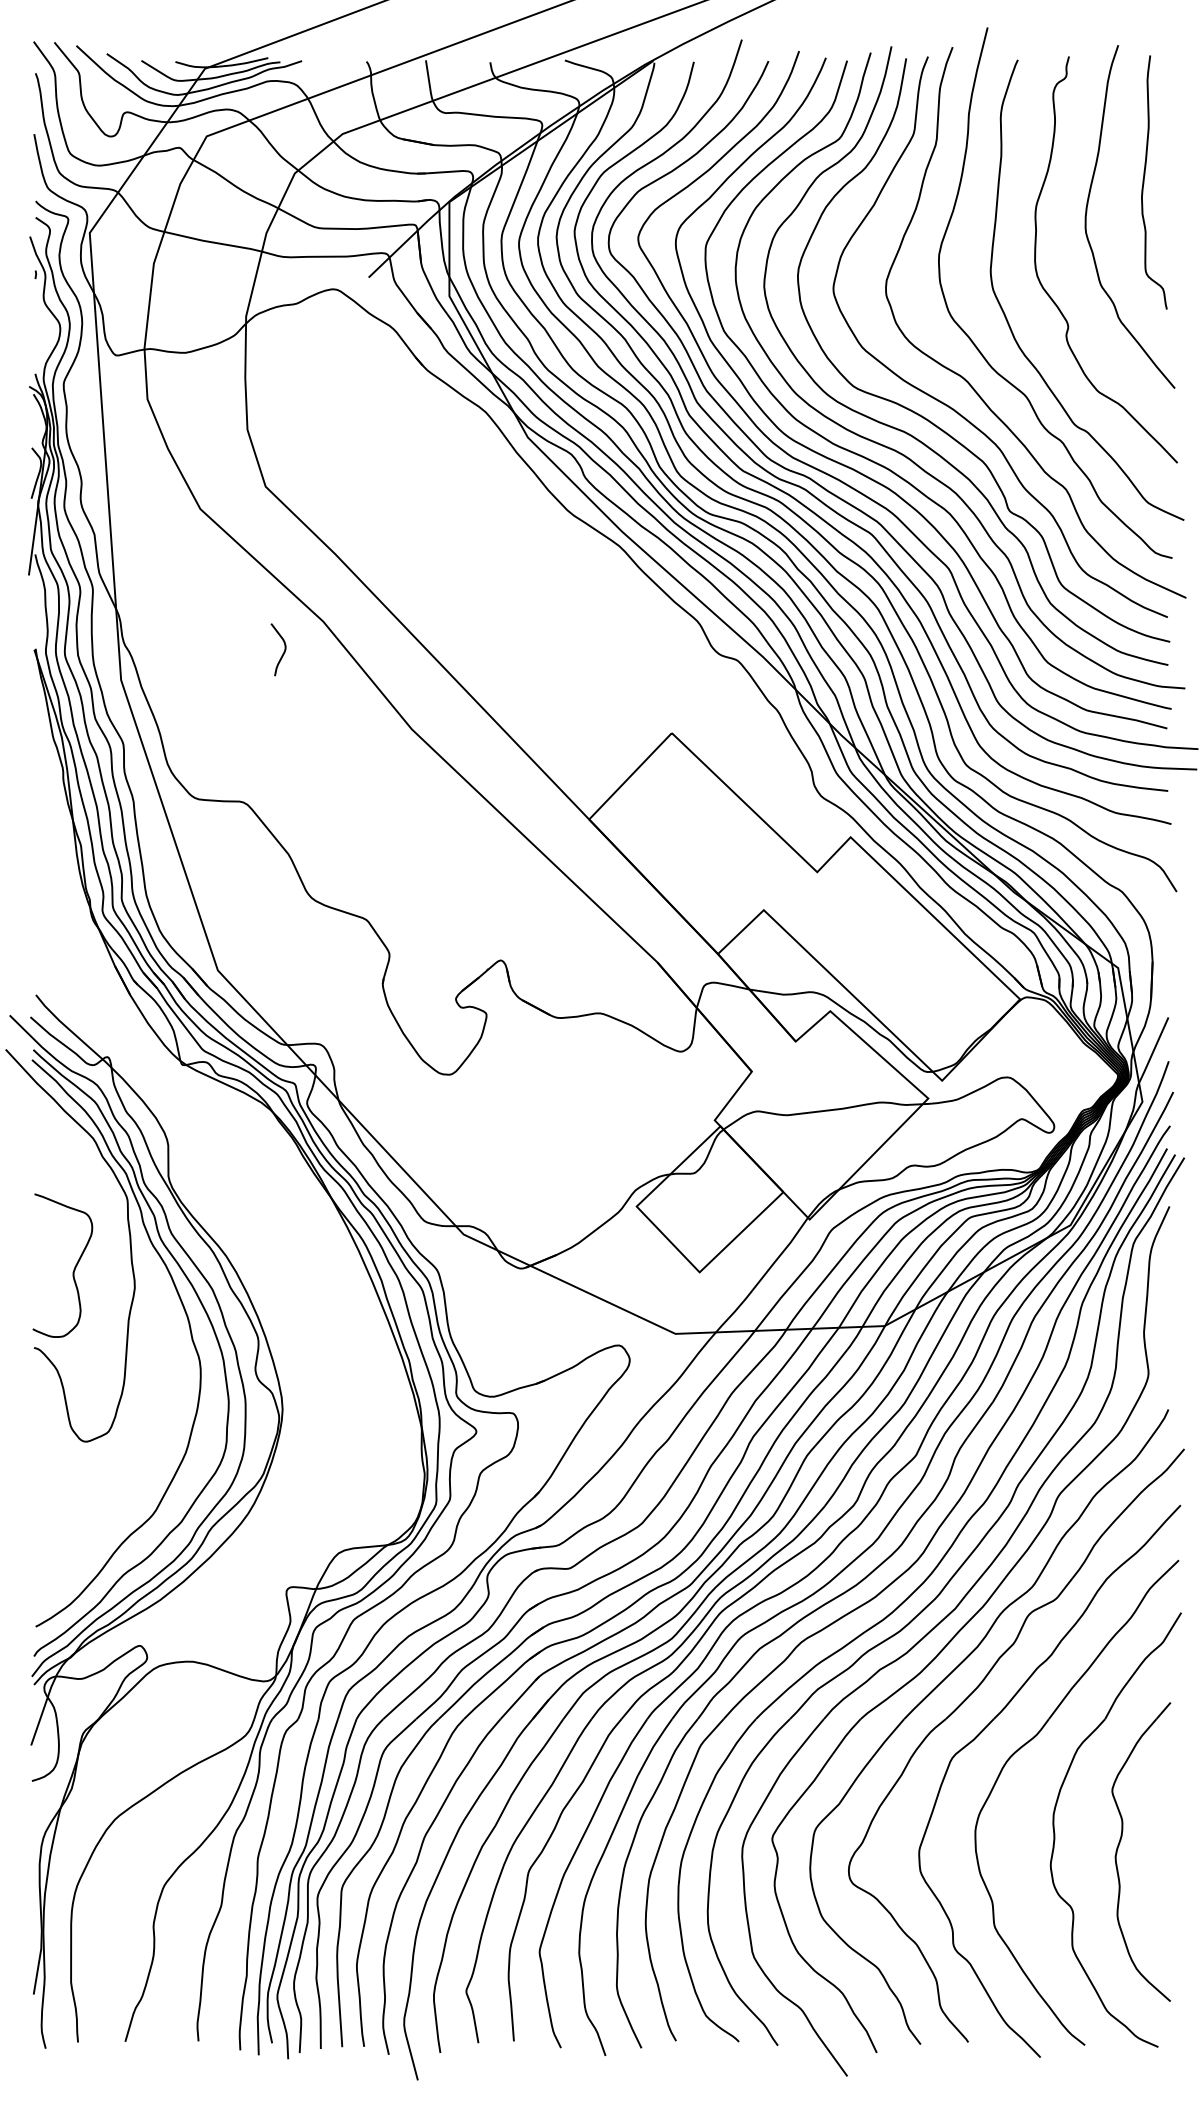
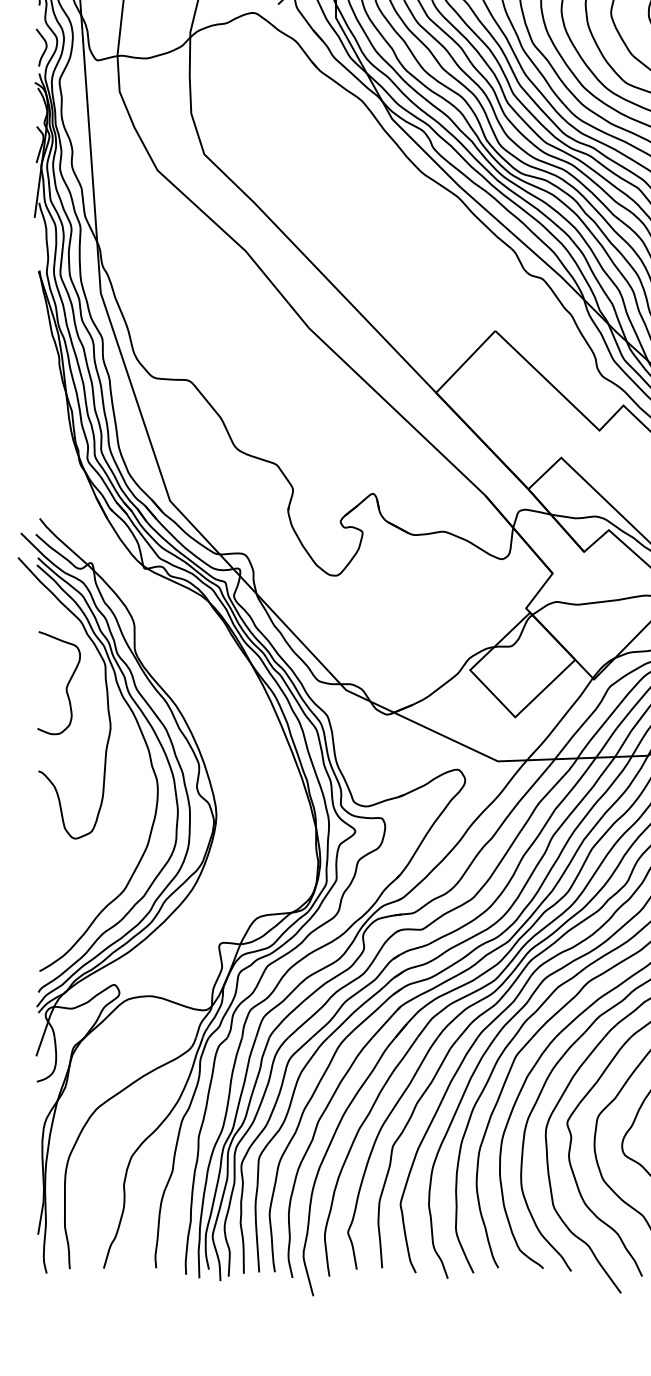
curve: (283, 651) -> (45, 48), moved
curve: (73, 1269) -> (66, 685), moved

